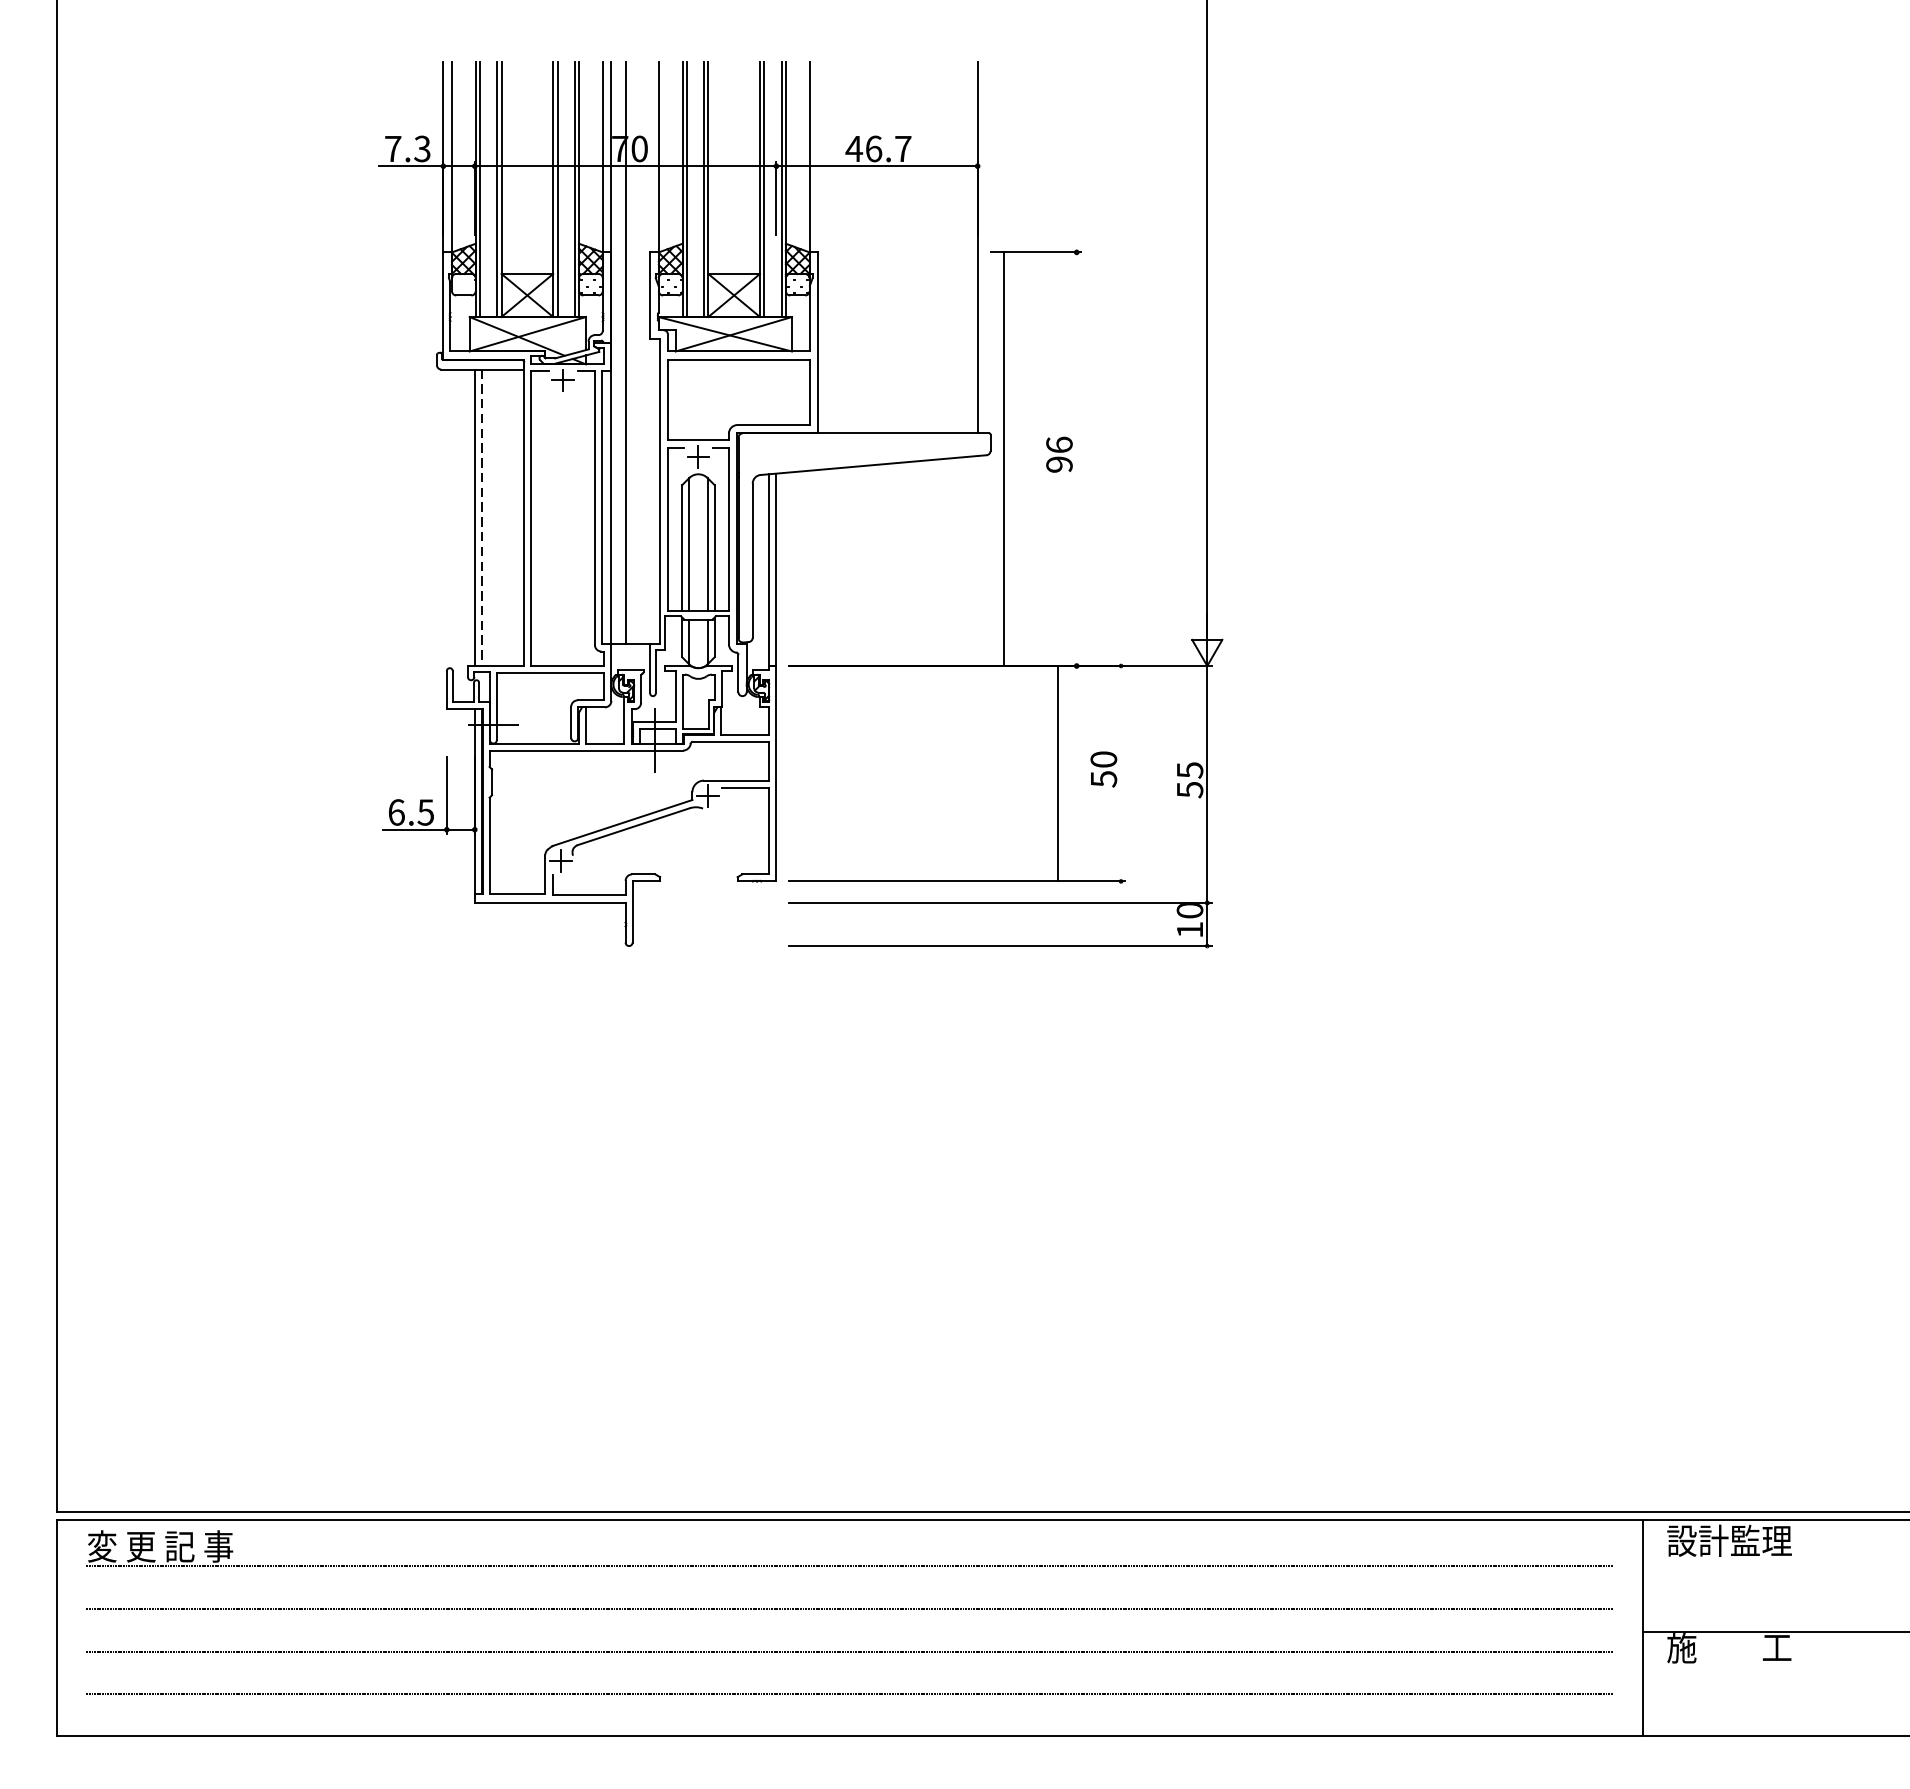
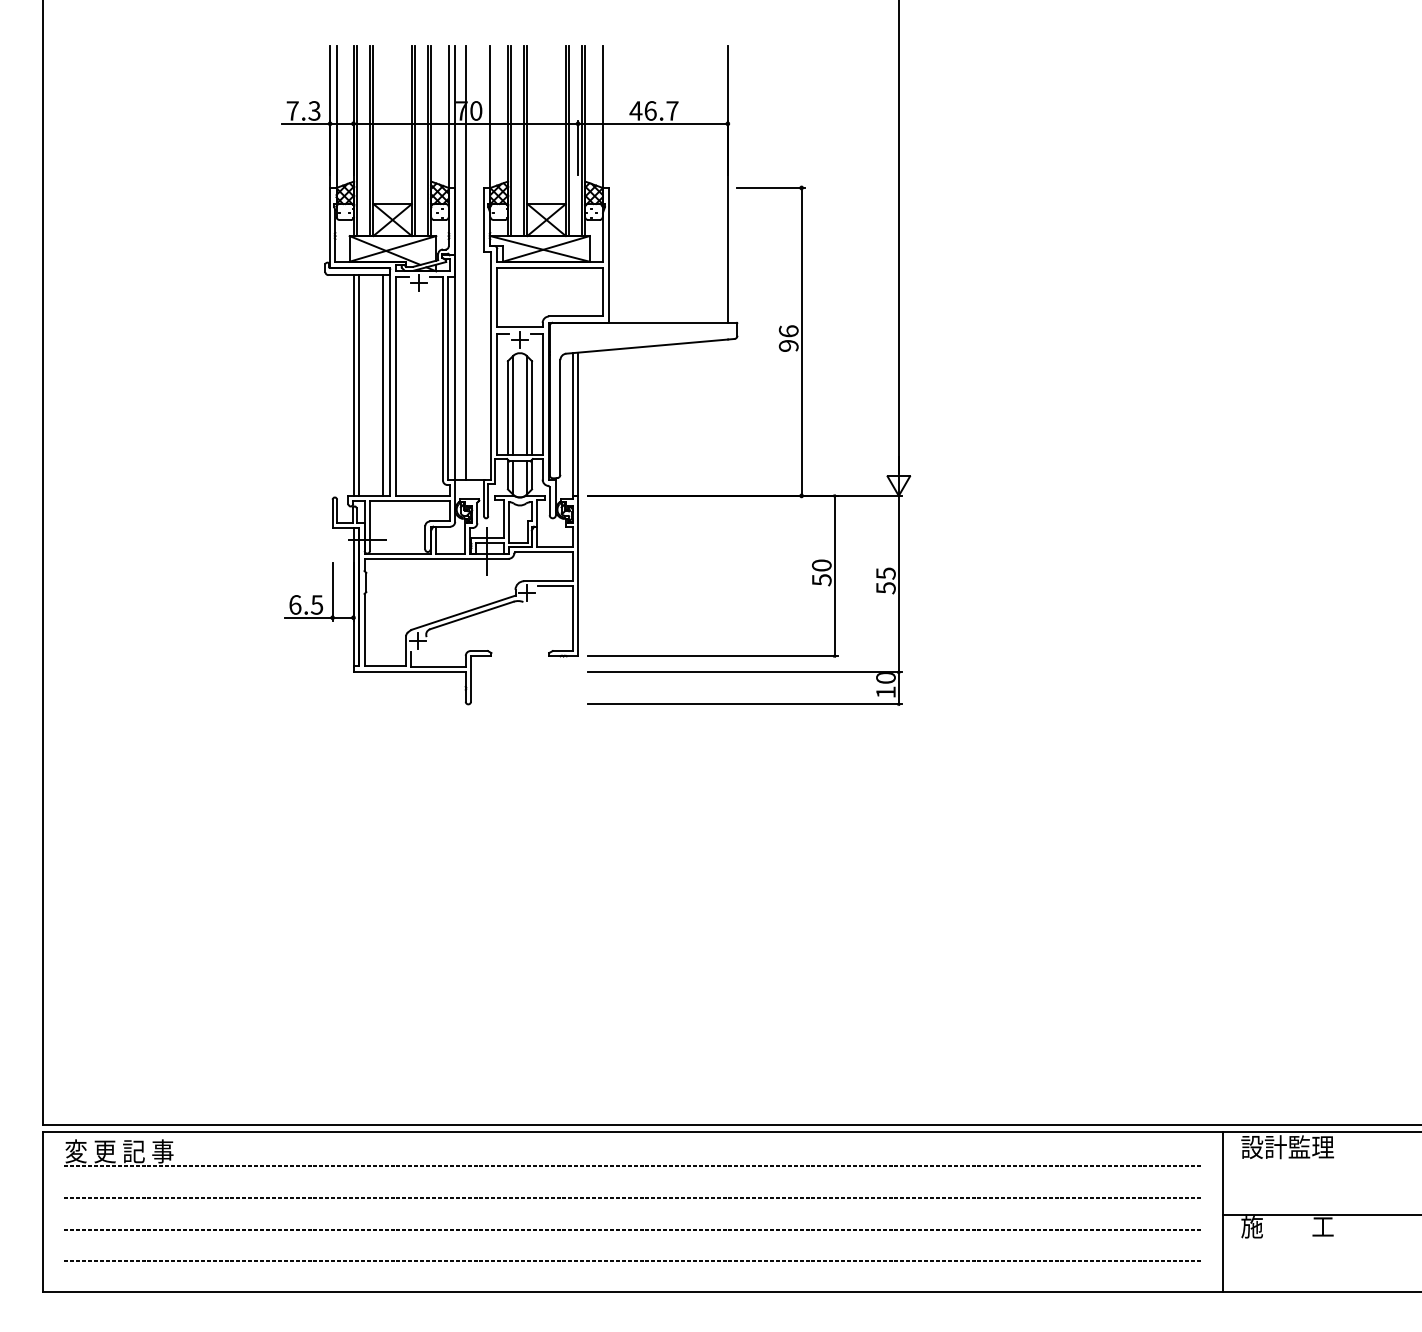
line: (1004, 458) -> (801, 341), moved
line: (515, 517) -> (383, 385), added
line: (481, 519) -> (358, 386), dashed -> solid
line: (1057, 772) -> (834, 575), moved

